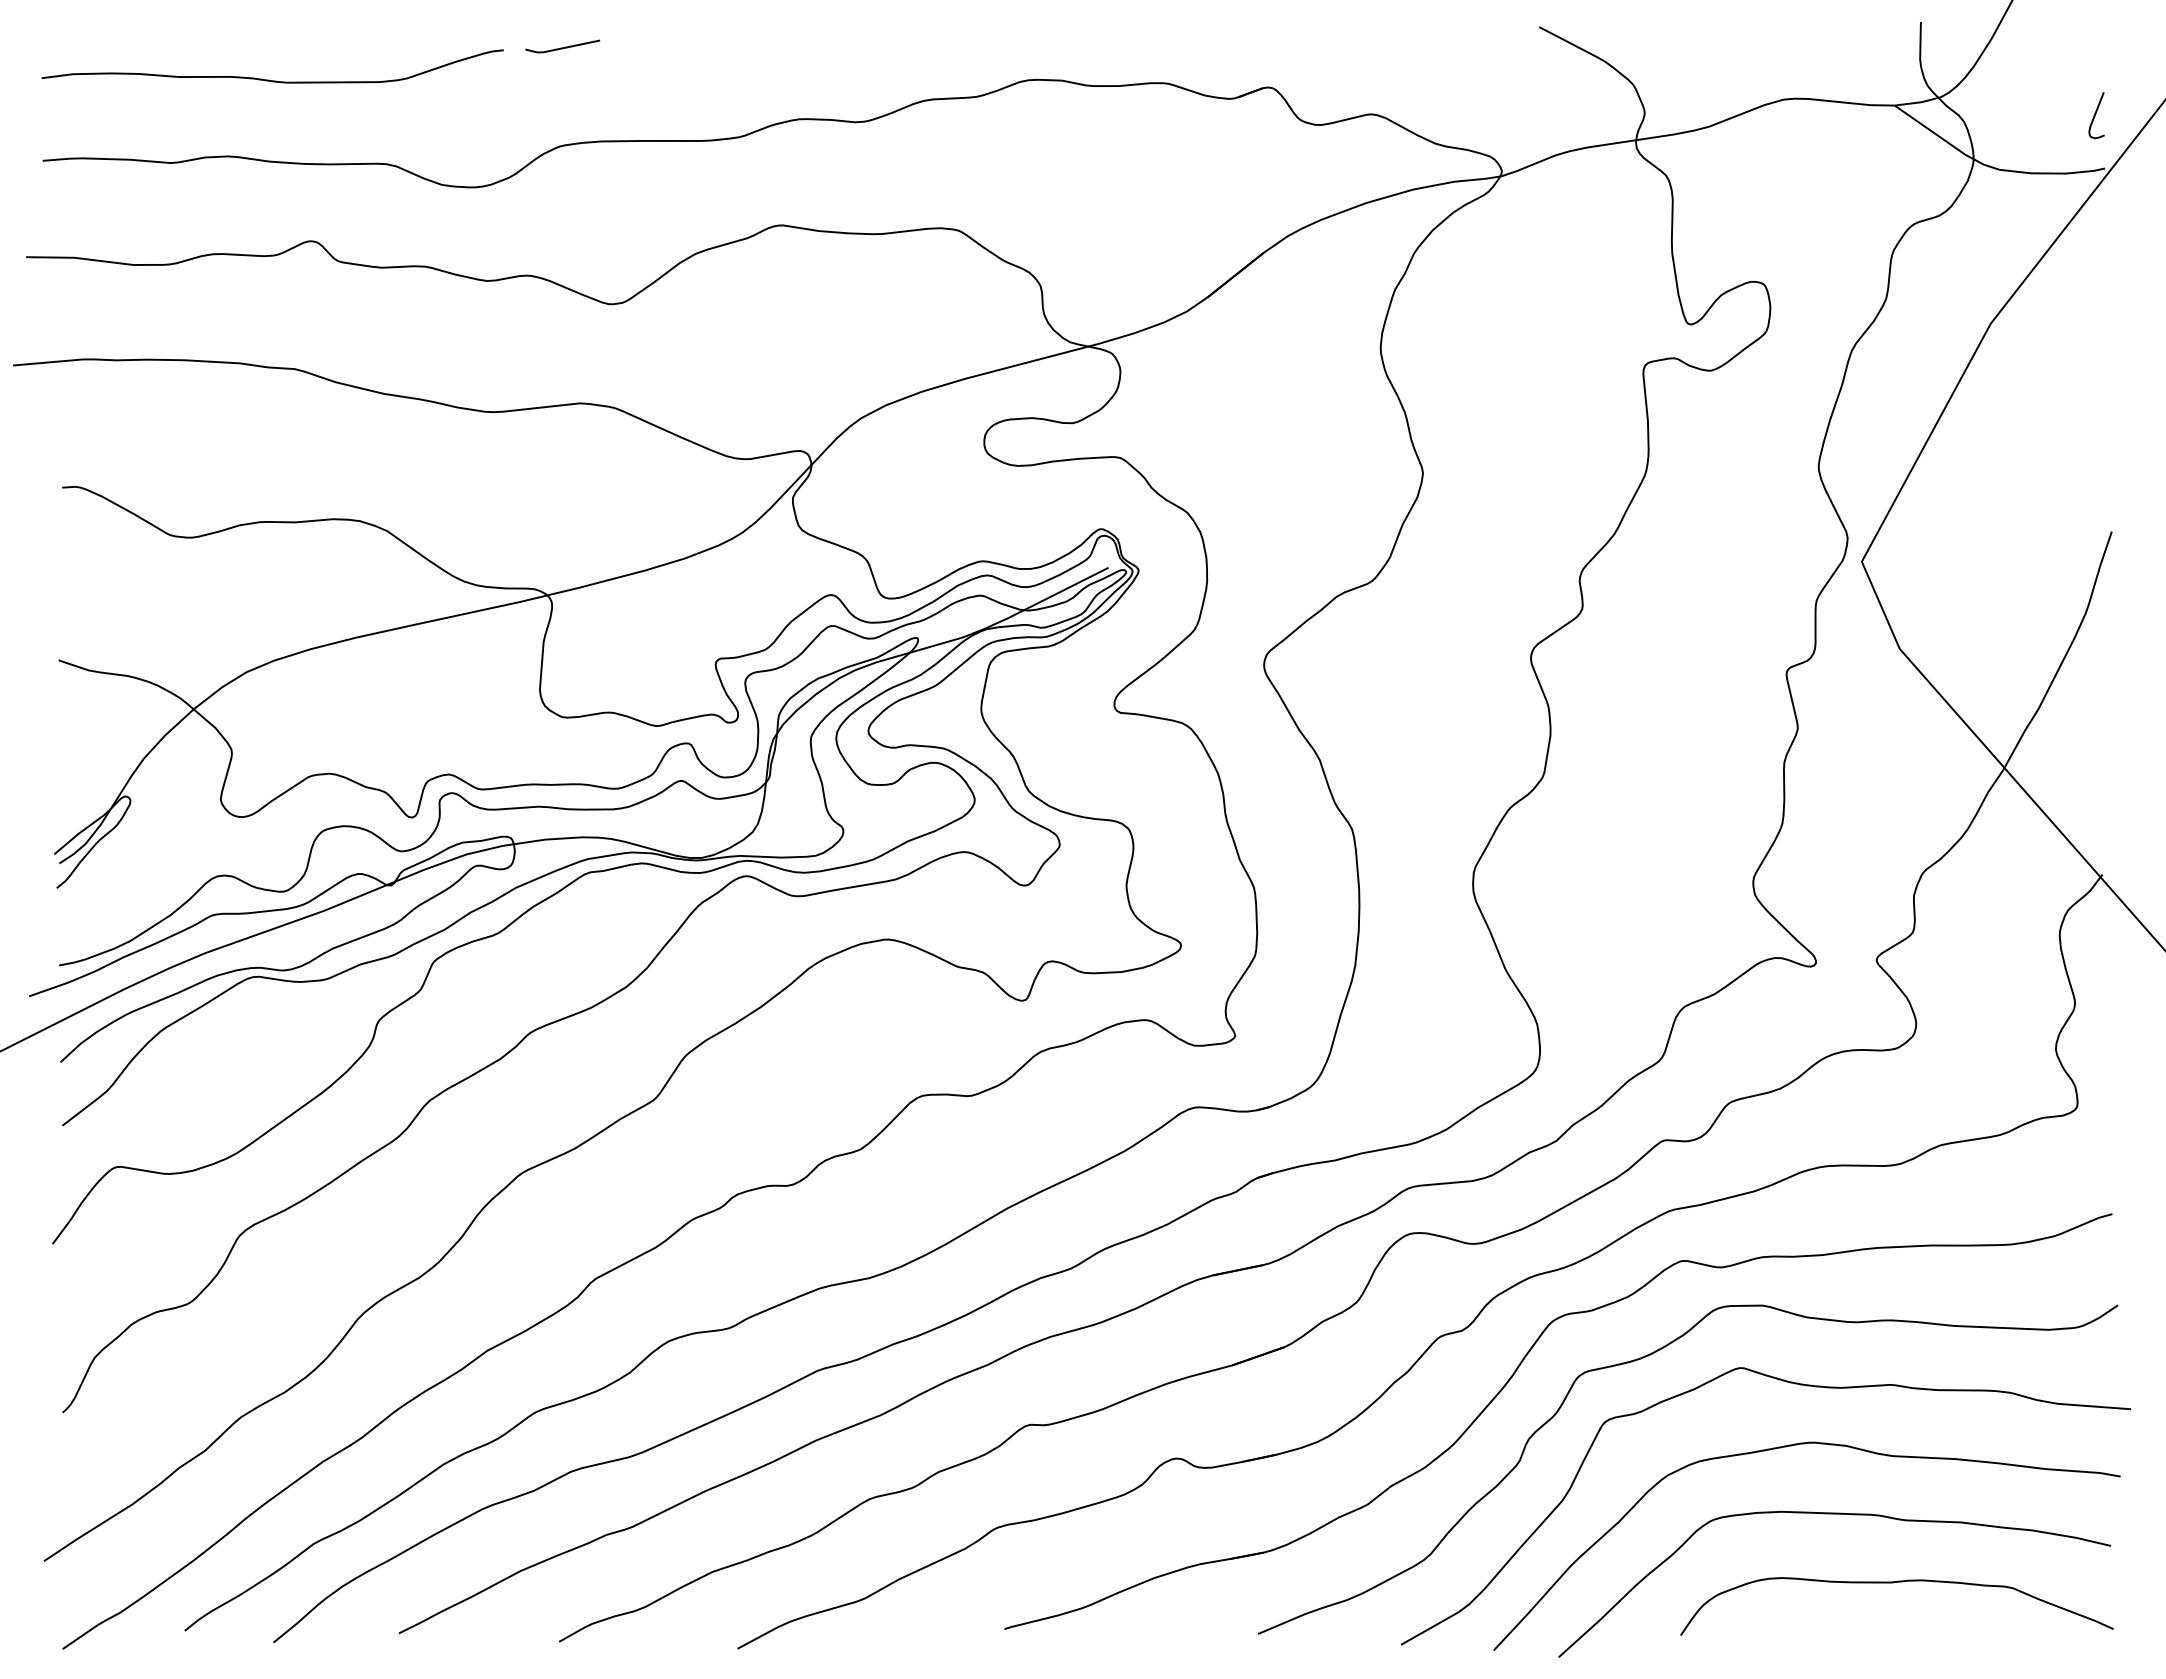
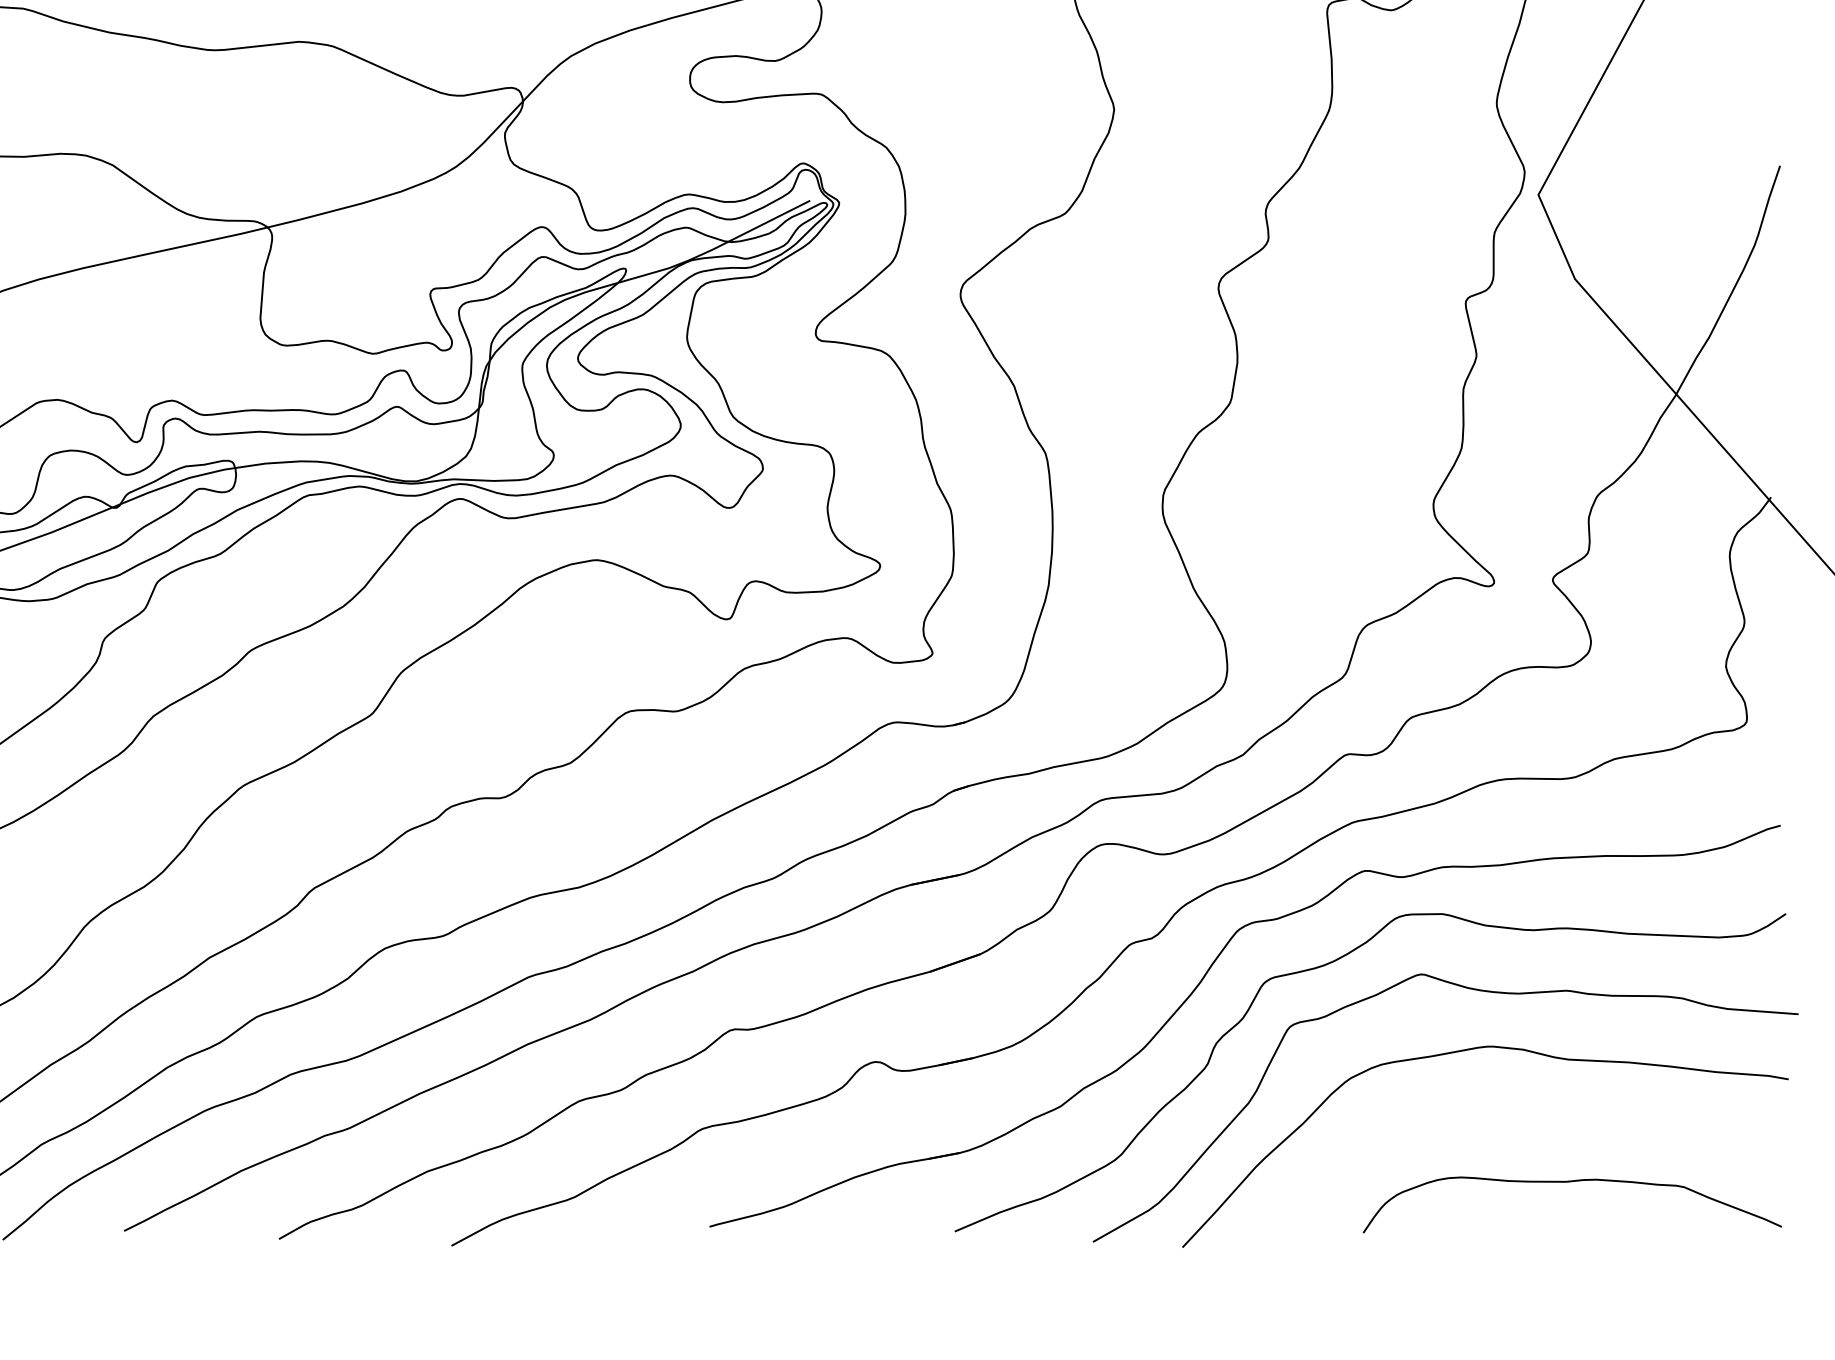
curve: (1834, 1514) -> (1511, 1116), removed

